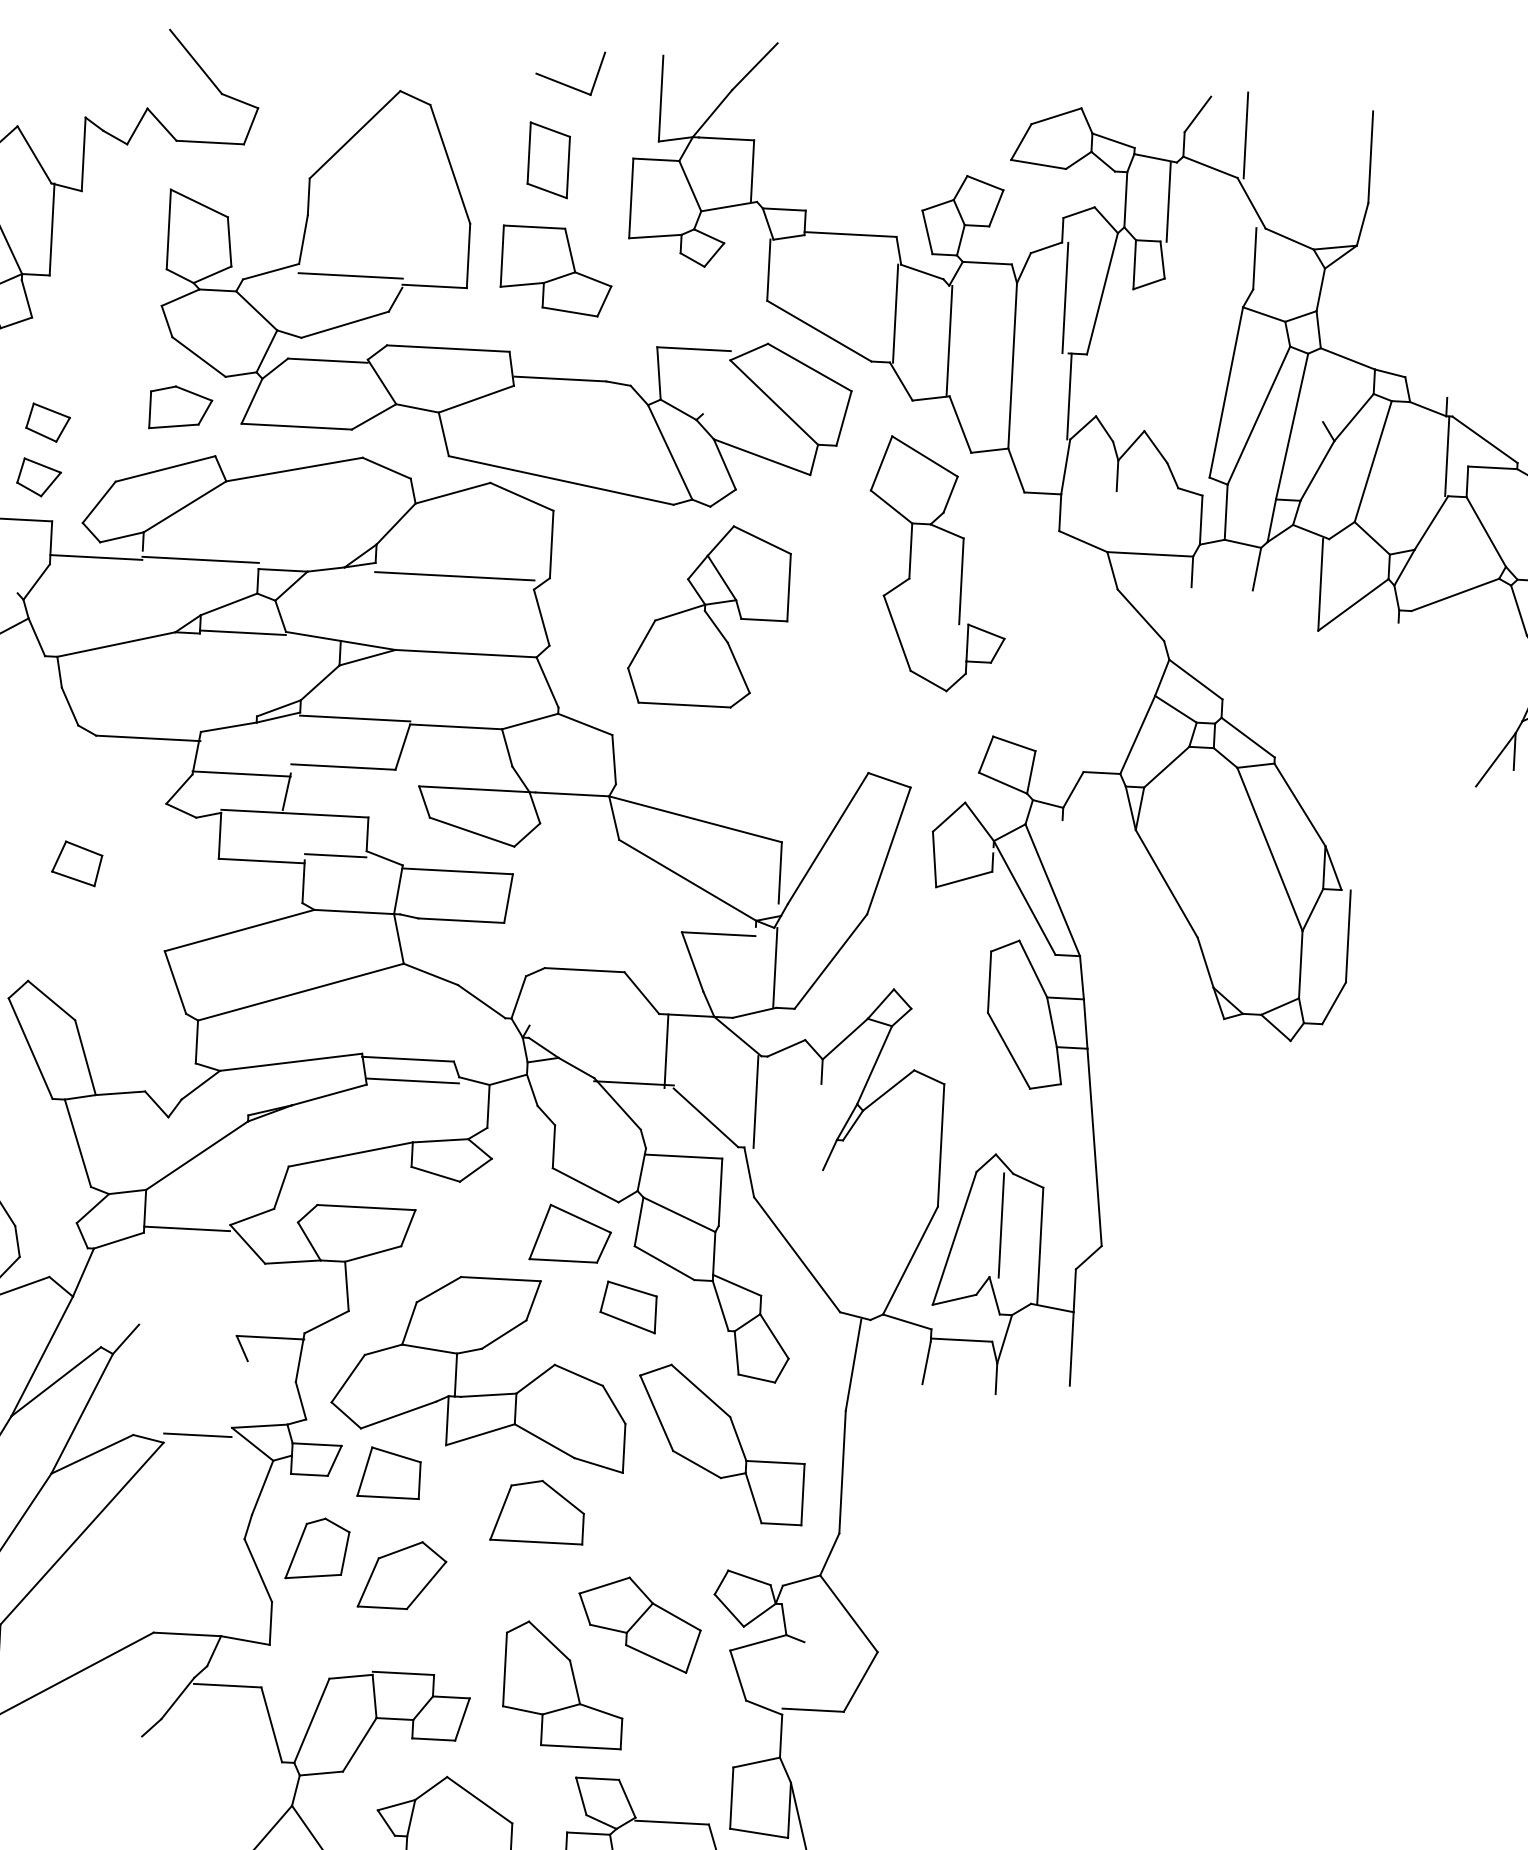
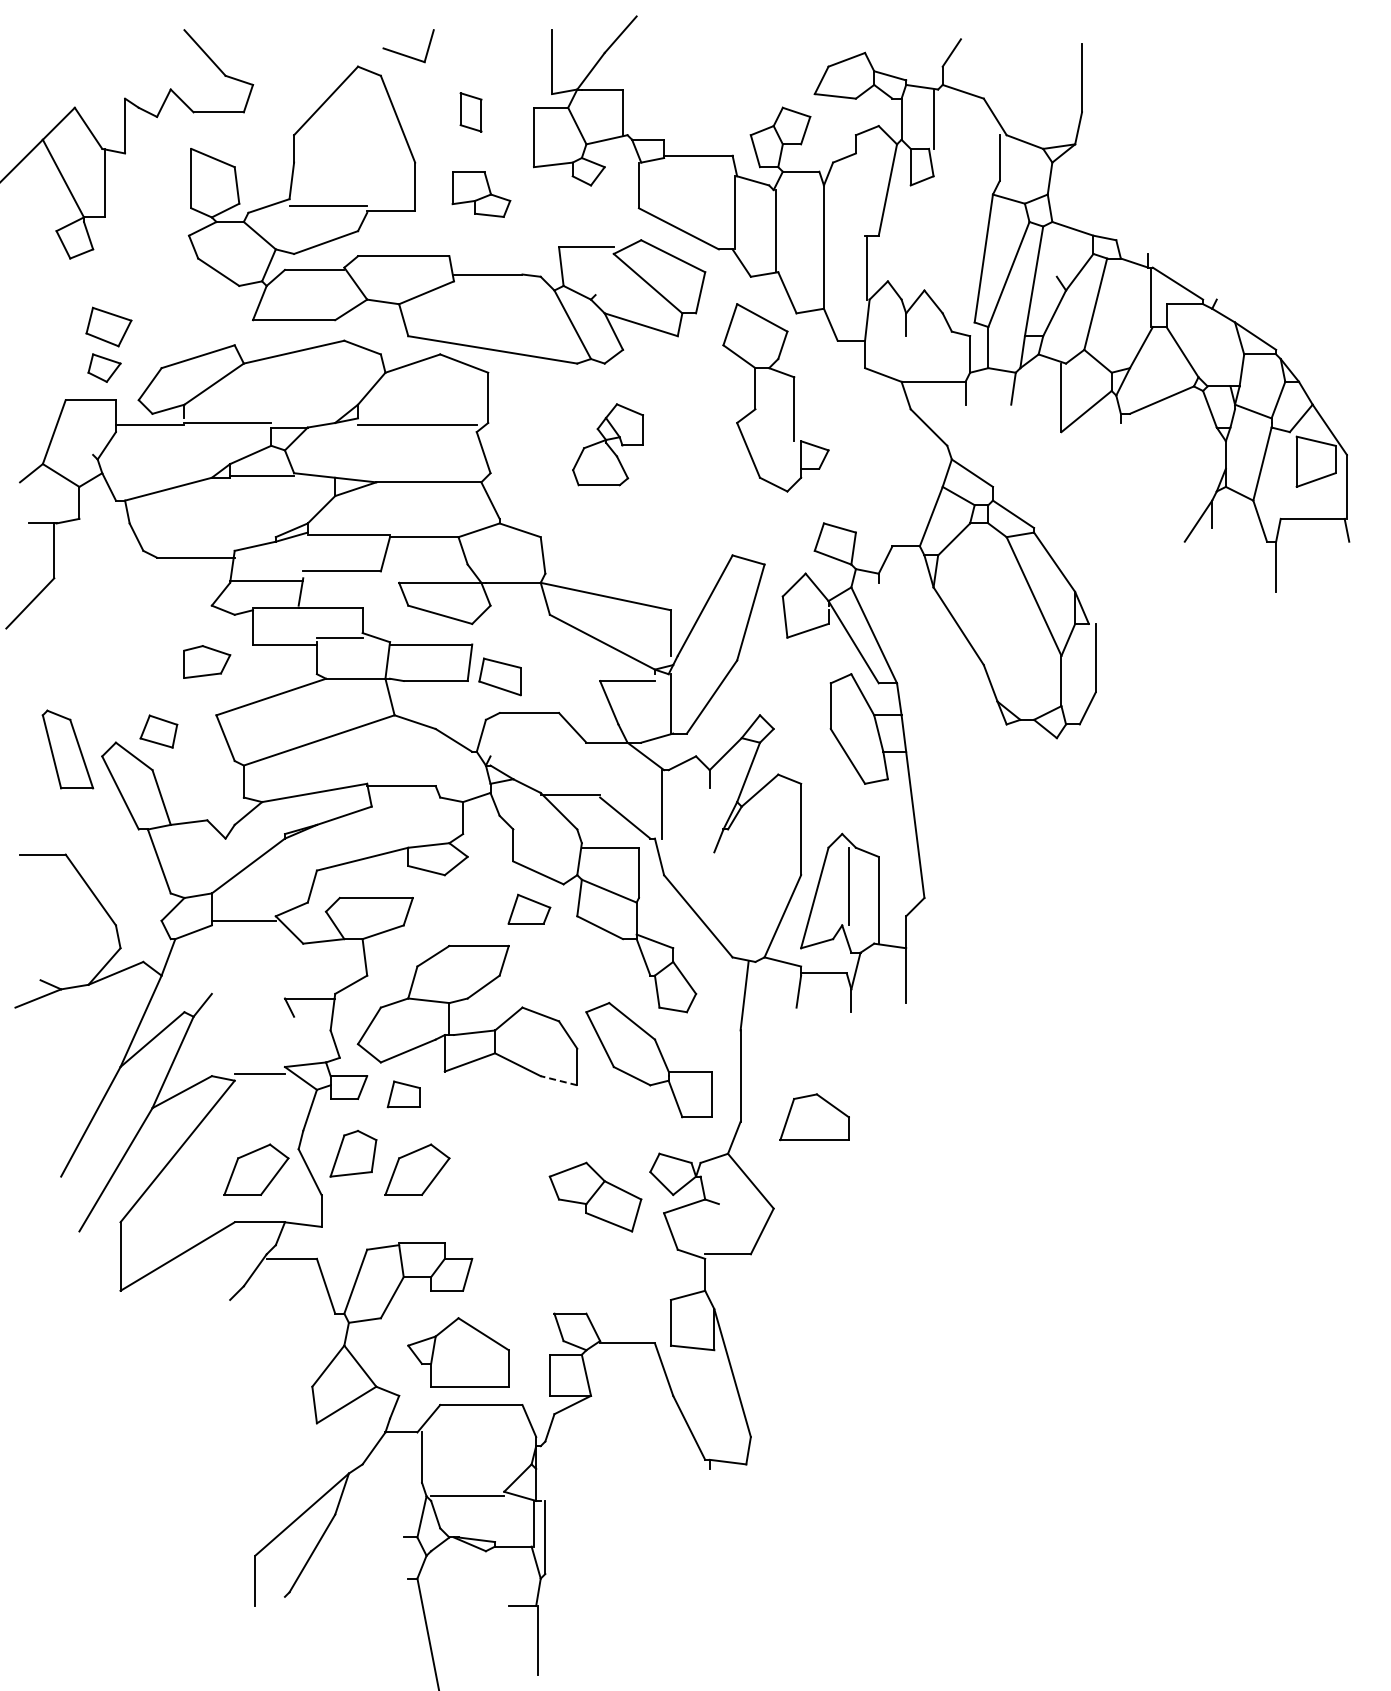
part: (565, 83) -> (405, 54), moved
line: (1246, 135) -> (988, 66), removed
part: (547, 160) -> (470, 112), size x0.7
part: (556, 271) -> (481, 194), size x0.7
line: (1065, 297) -> (860, 194), removed
part: (181, 407) -> (207, 661), moved
part: (48, 422) -> (109, 326), size x1.4
part: (708, 615) -> (607, 444), size x0.6
part: (76, 863) -> (158, 731), moved
line: (666, 1050) -> (593, 769), removed
line: (412, 1081) -> (405, 802), removed
part: (571, 1232) -> (529, 908), size x0.7
part: (627, 1306) -> (499, 676), moved
line: (599, 1465) -> (559, 1080), solid -> dashed
part: (389, 1473) -> (403, 1094), size x0.7
part: (537, 1511) -> (814, 1117), moved
part: (186, 1563) -> (256, 1169), added
part: (563, 1683) -> (541, 1244), removed

